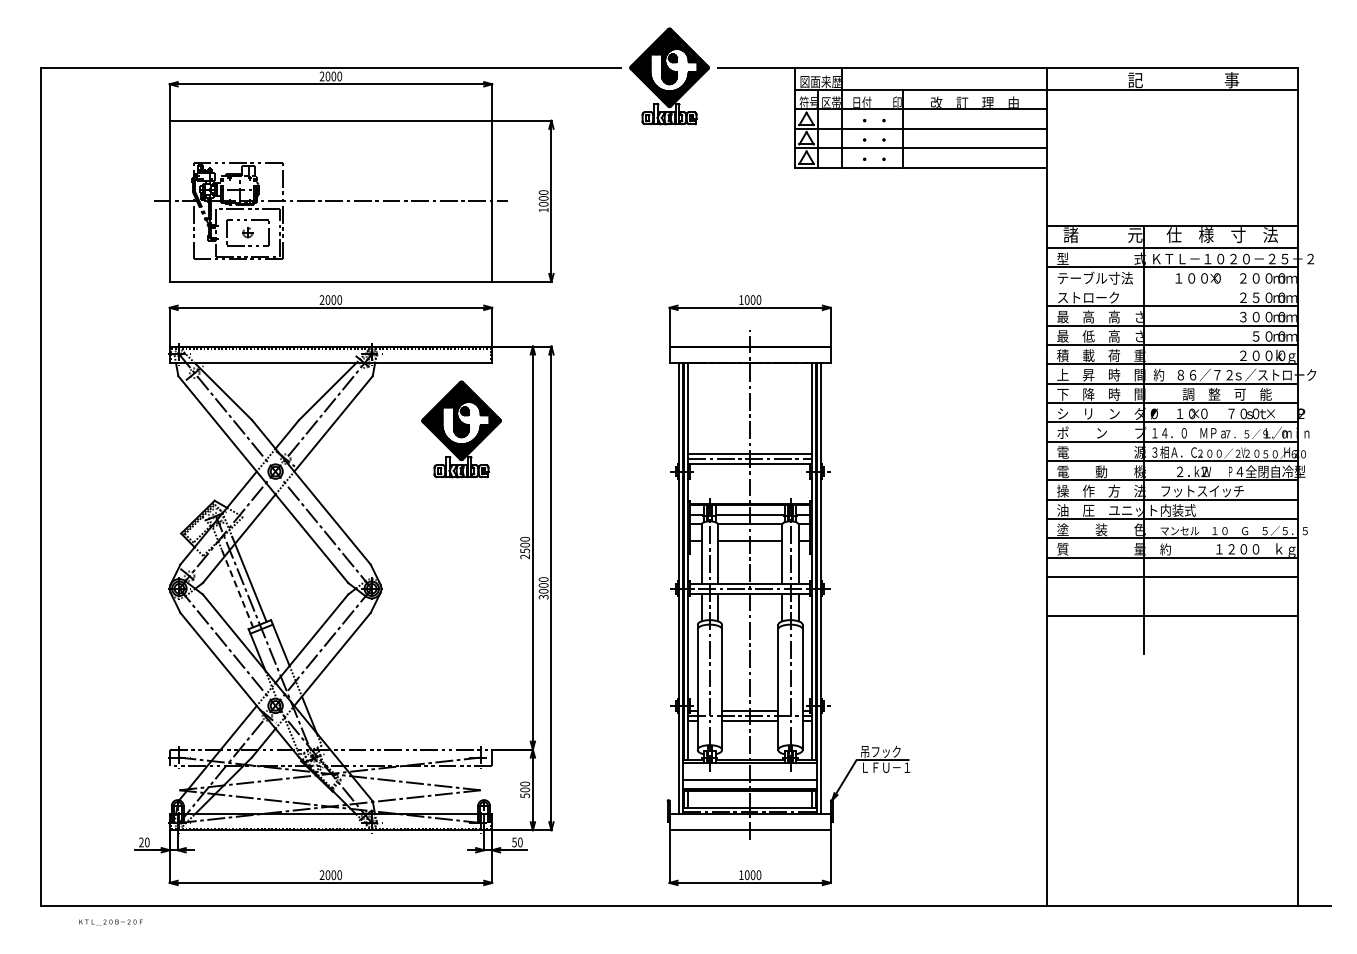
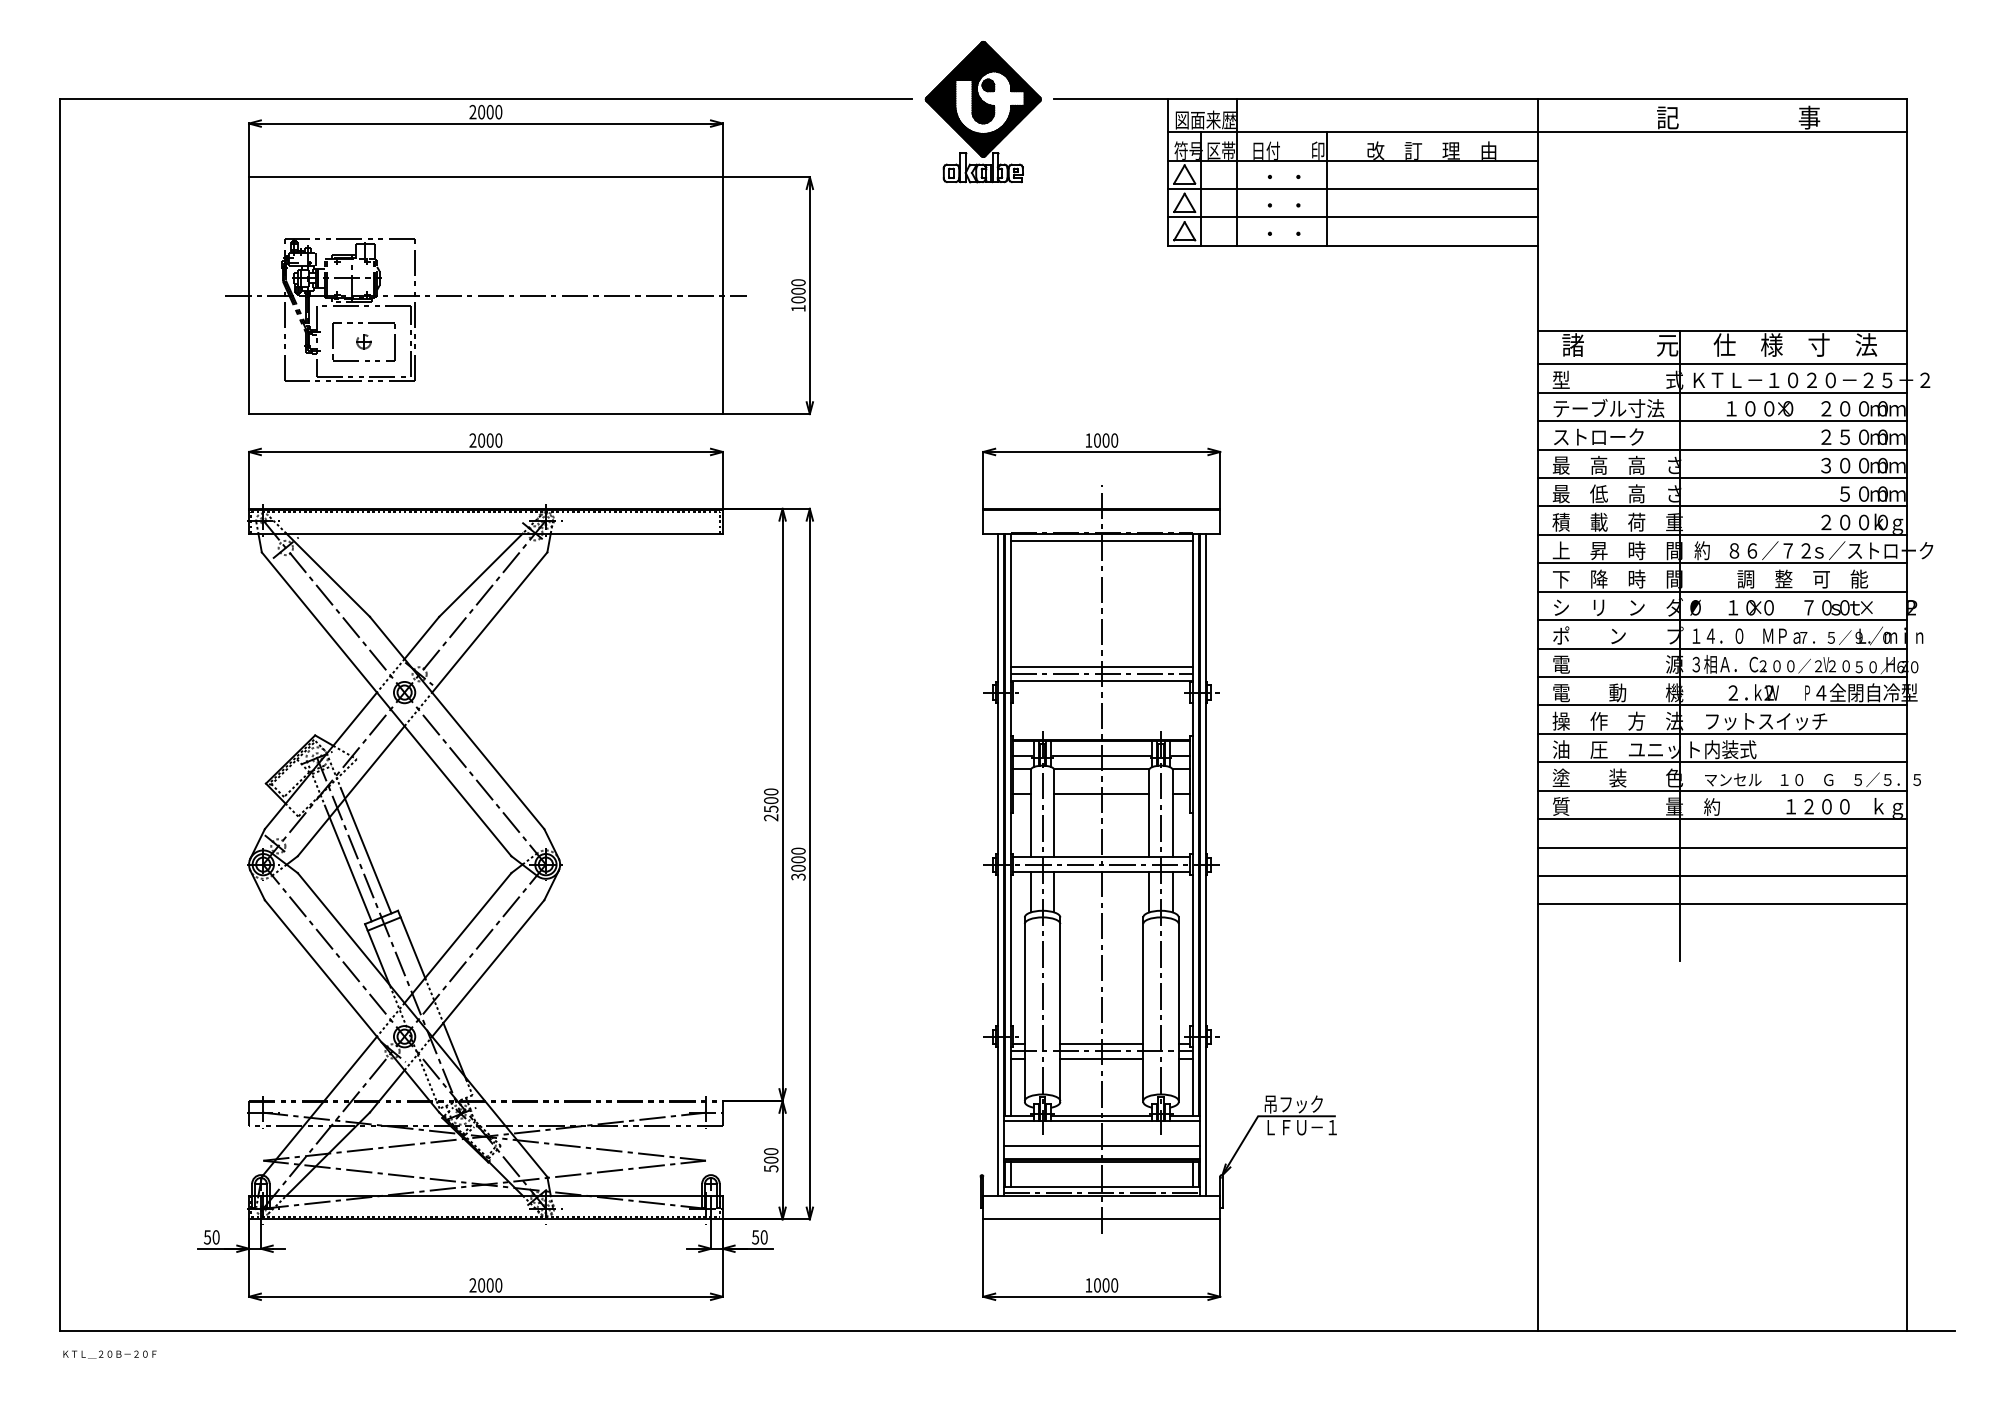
line: (1172, 286) -> (1722, 420), added
line: (750, 368) -> (1102, 541), added
part: (461, 429) -> (677, 630), removed
line: (237, 588) -> (348, 864), dashed -> solid
line: (1172, 596) -> (1722, 876), added
text: (141, 842) -> (207, 1237), 20 -> 50
text: (110, 922) -> (109, 1354), moved

